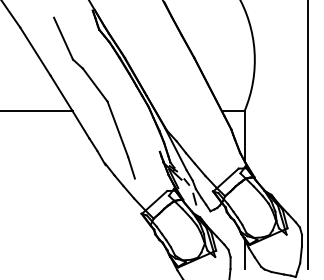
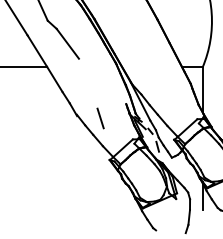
line: (117, 128) -> (87, 82), removed

